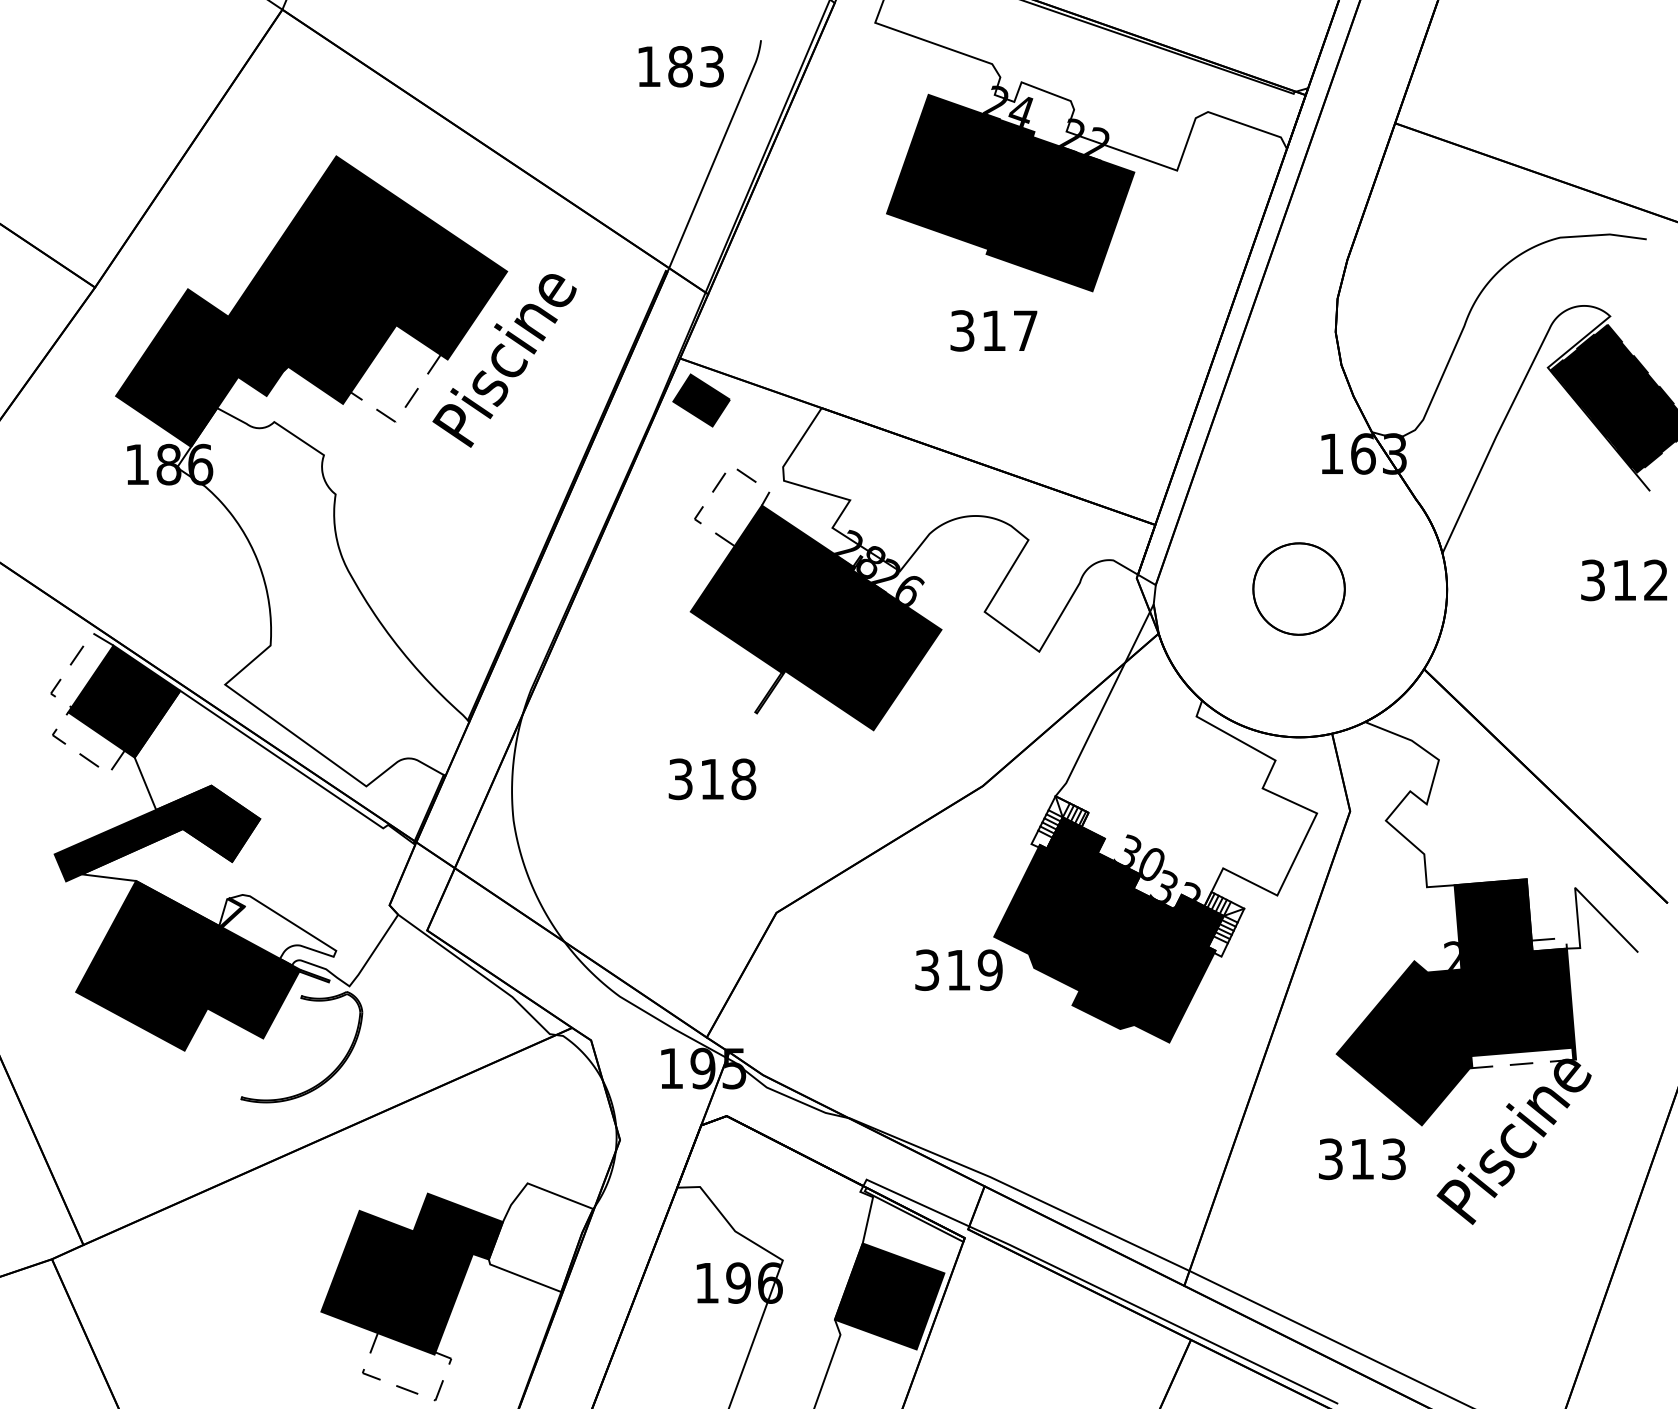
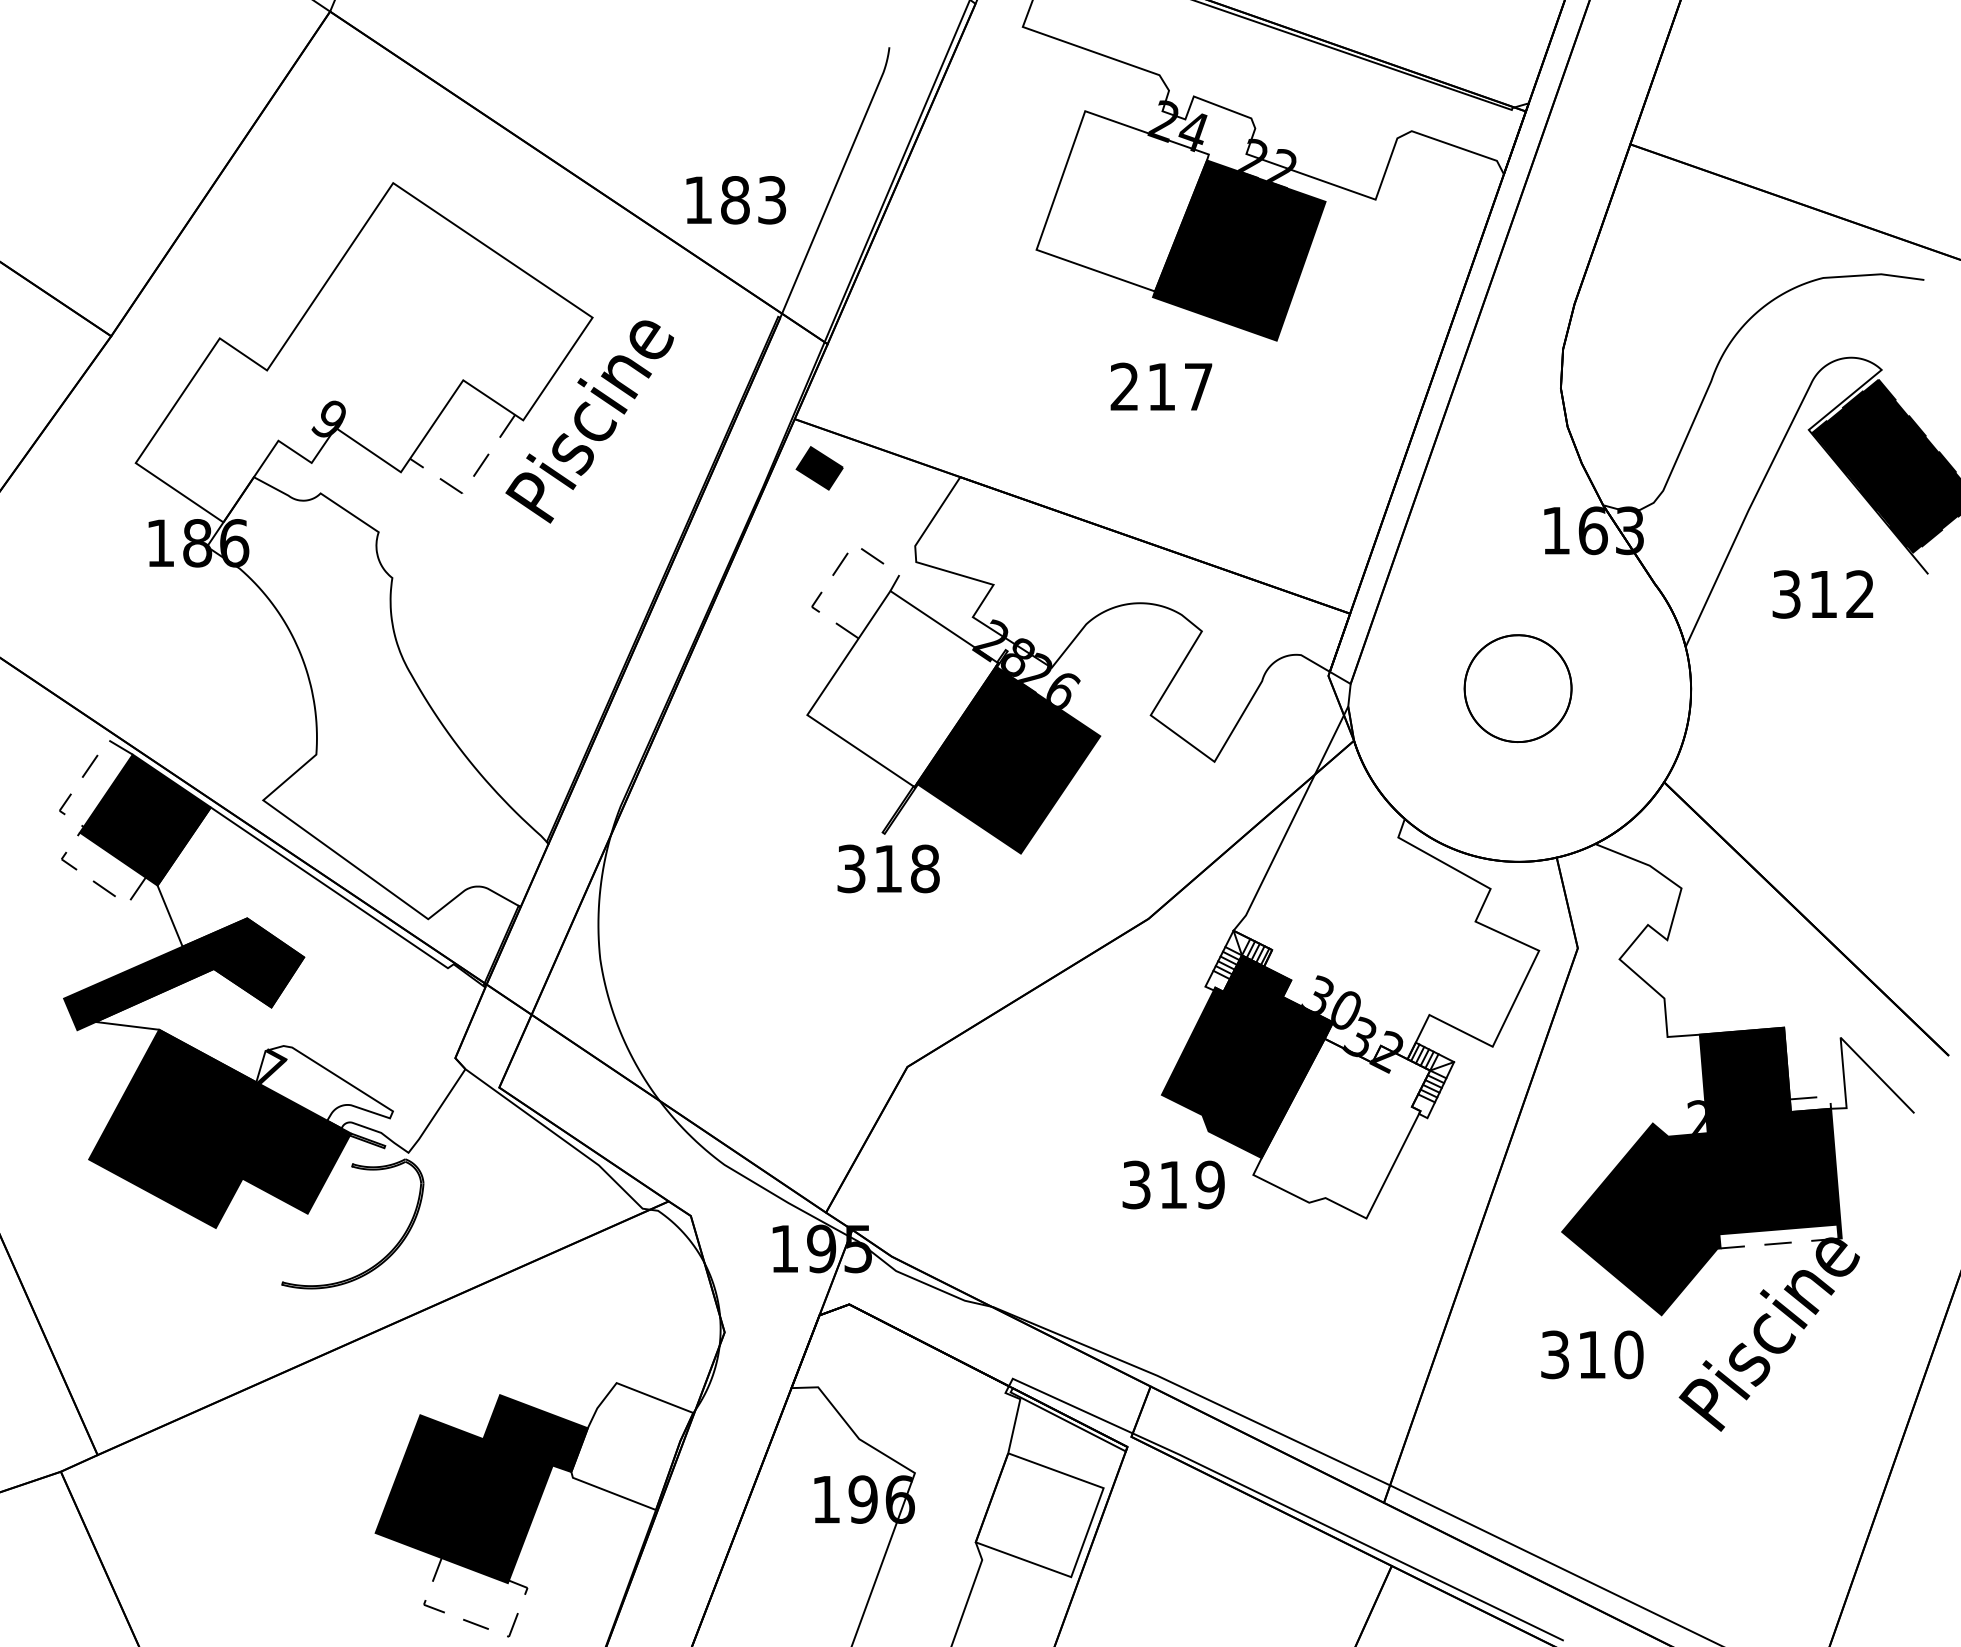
text: (681, 66) -> (736, 200), moved
fill: (960, 172) -> (1122, 201), removed
fill: (310, 301) -> (363, 352), removed
text: (962, 330) -> (1124, 386), 317 -> 217
part: (701, 400) -> (819, 468), size x0.7
text: (1623, 580) -> (1822, 594), moved
fill: (772, 589) -> (902, 689), removed
text: (712, 778) -> (888, 868), moved
fill: (1147, 965) -> (1341, 1128), removed
text: (958, 969) -> (1173, 1184), moved
text: (1393, 1158) -> (1628, 1354), 313 -> 310
fill: (889, 1296) -> (1039, 1515), removed

